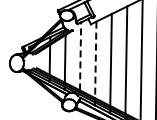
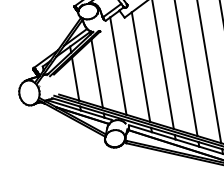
line: (80, 55) -> (118, 64), dashed -> solid
line: (95, 60) -> (140, 68), dashed -> solid

